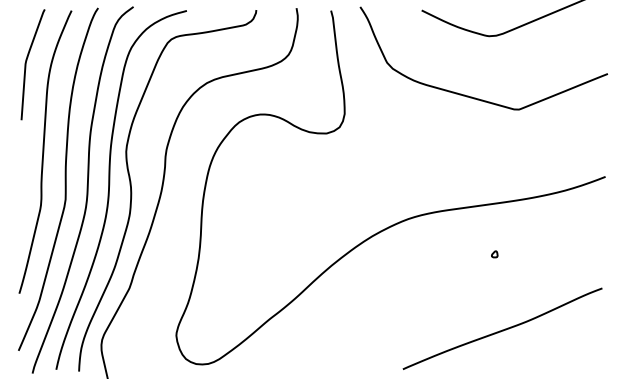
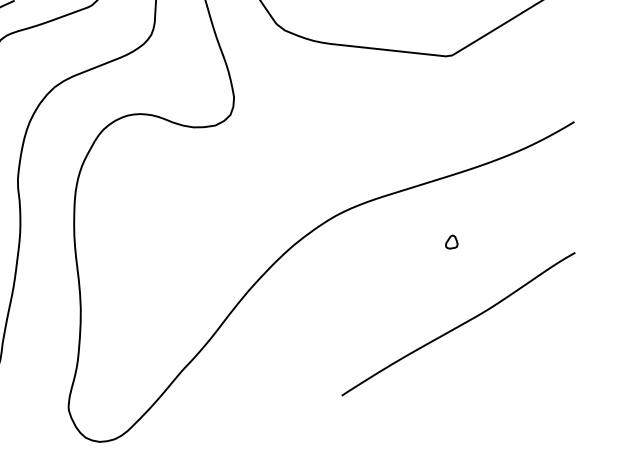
part: (494, 254) -> (451, 242), size x1.6
curve: (502, 329) -> (458, 325), moved

